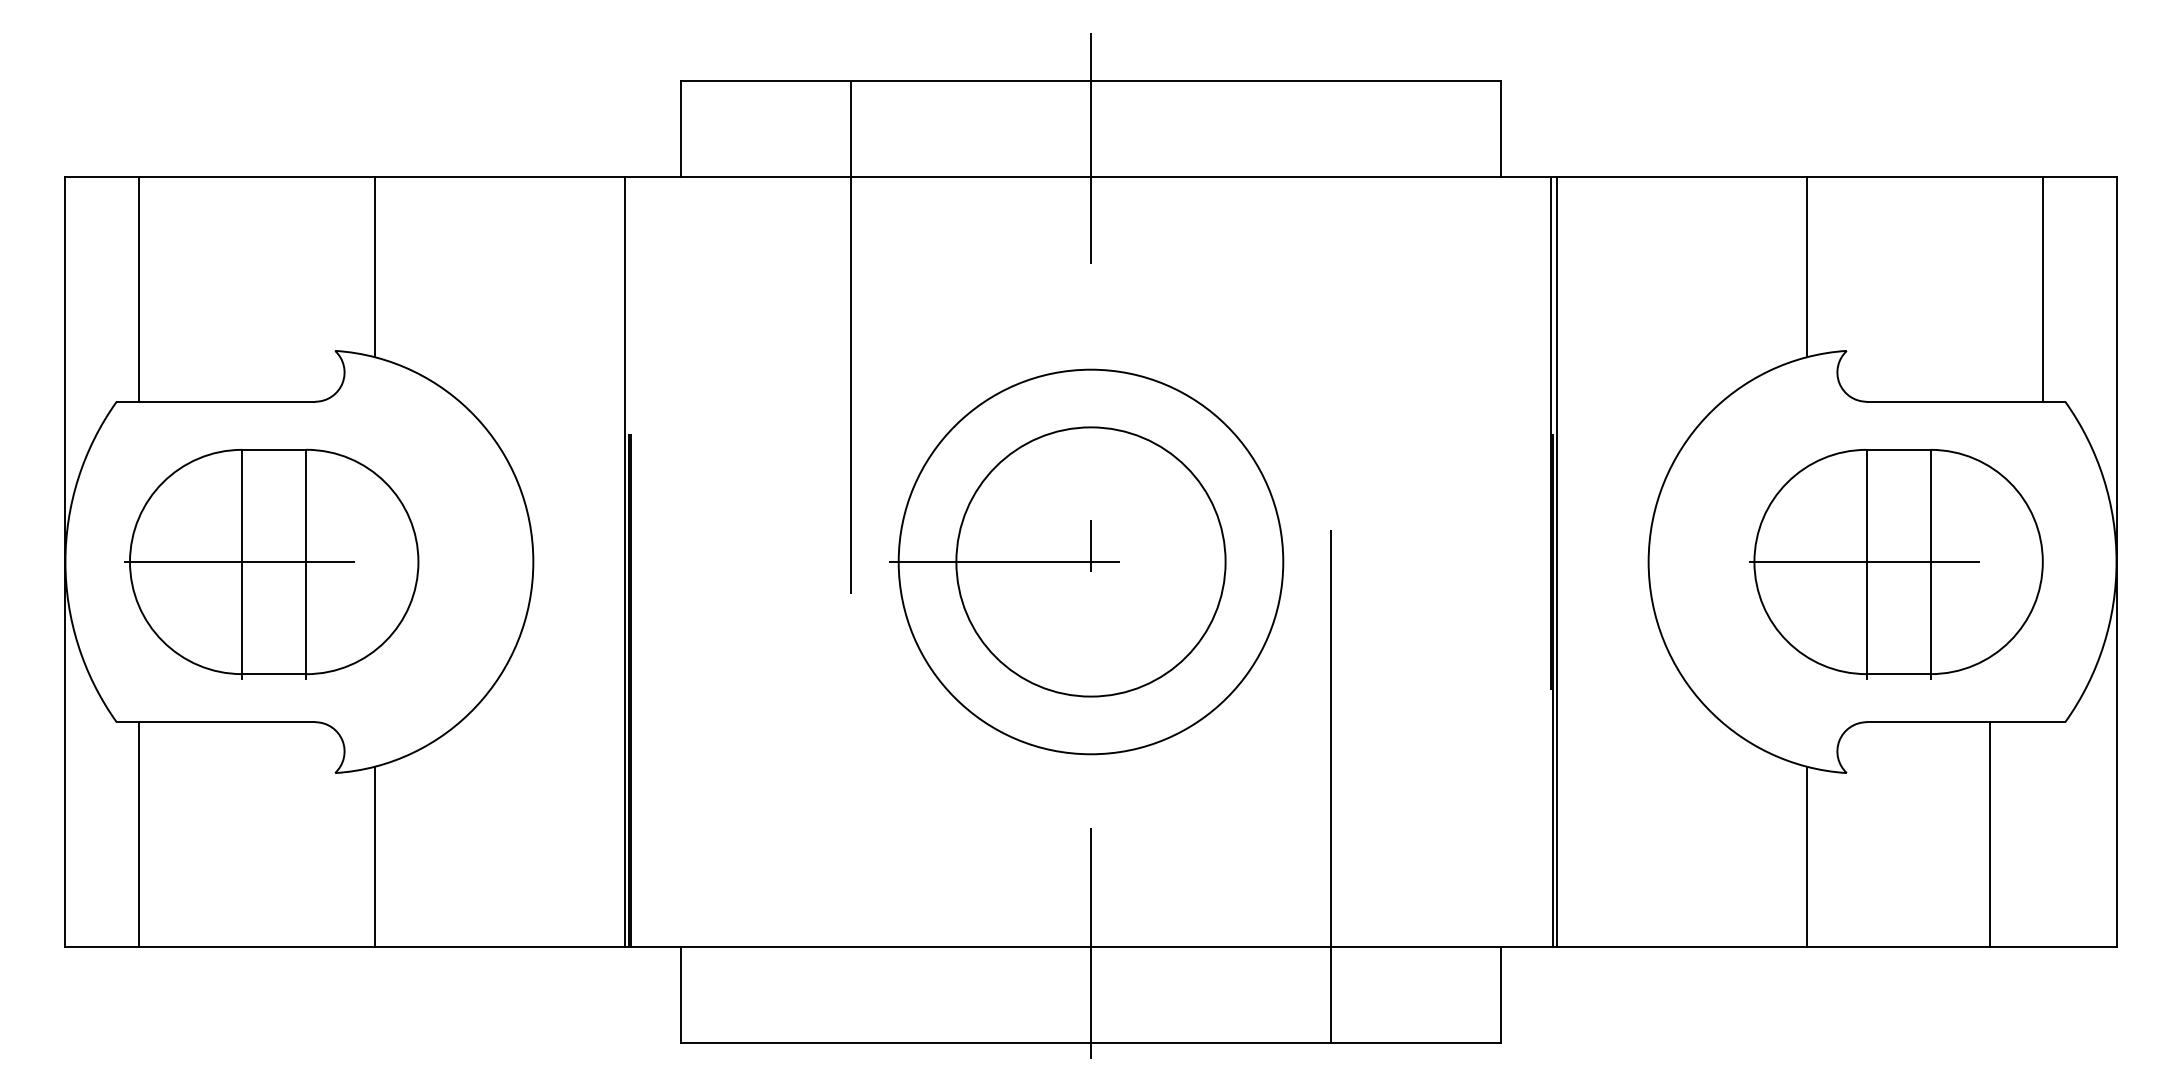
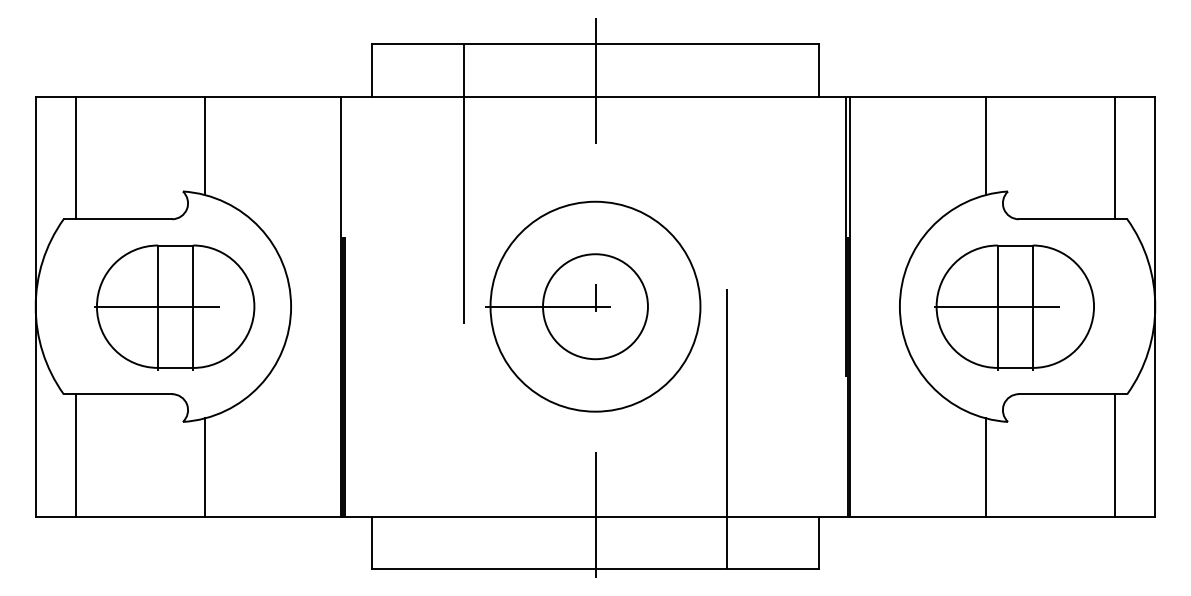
circle: (1091, 561) -> (595, 306), size x0.71
part: (272, 563) -> (174, 307), moved
part: (1897, 563) -> (1014, 307), moved
line: (1990, 834) -> (1115, 455), moved

